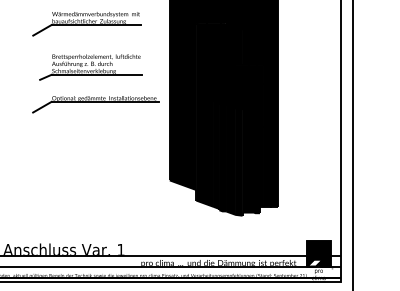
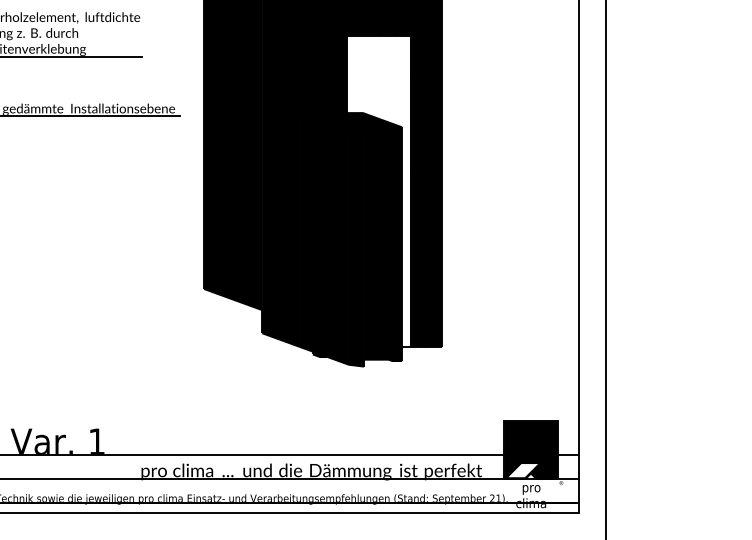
fill: (248, 135) -> (376, 190), removed

